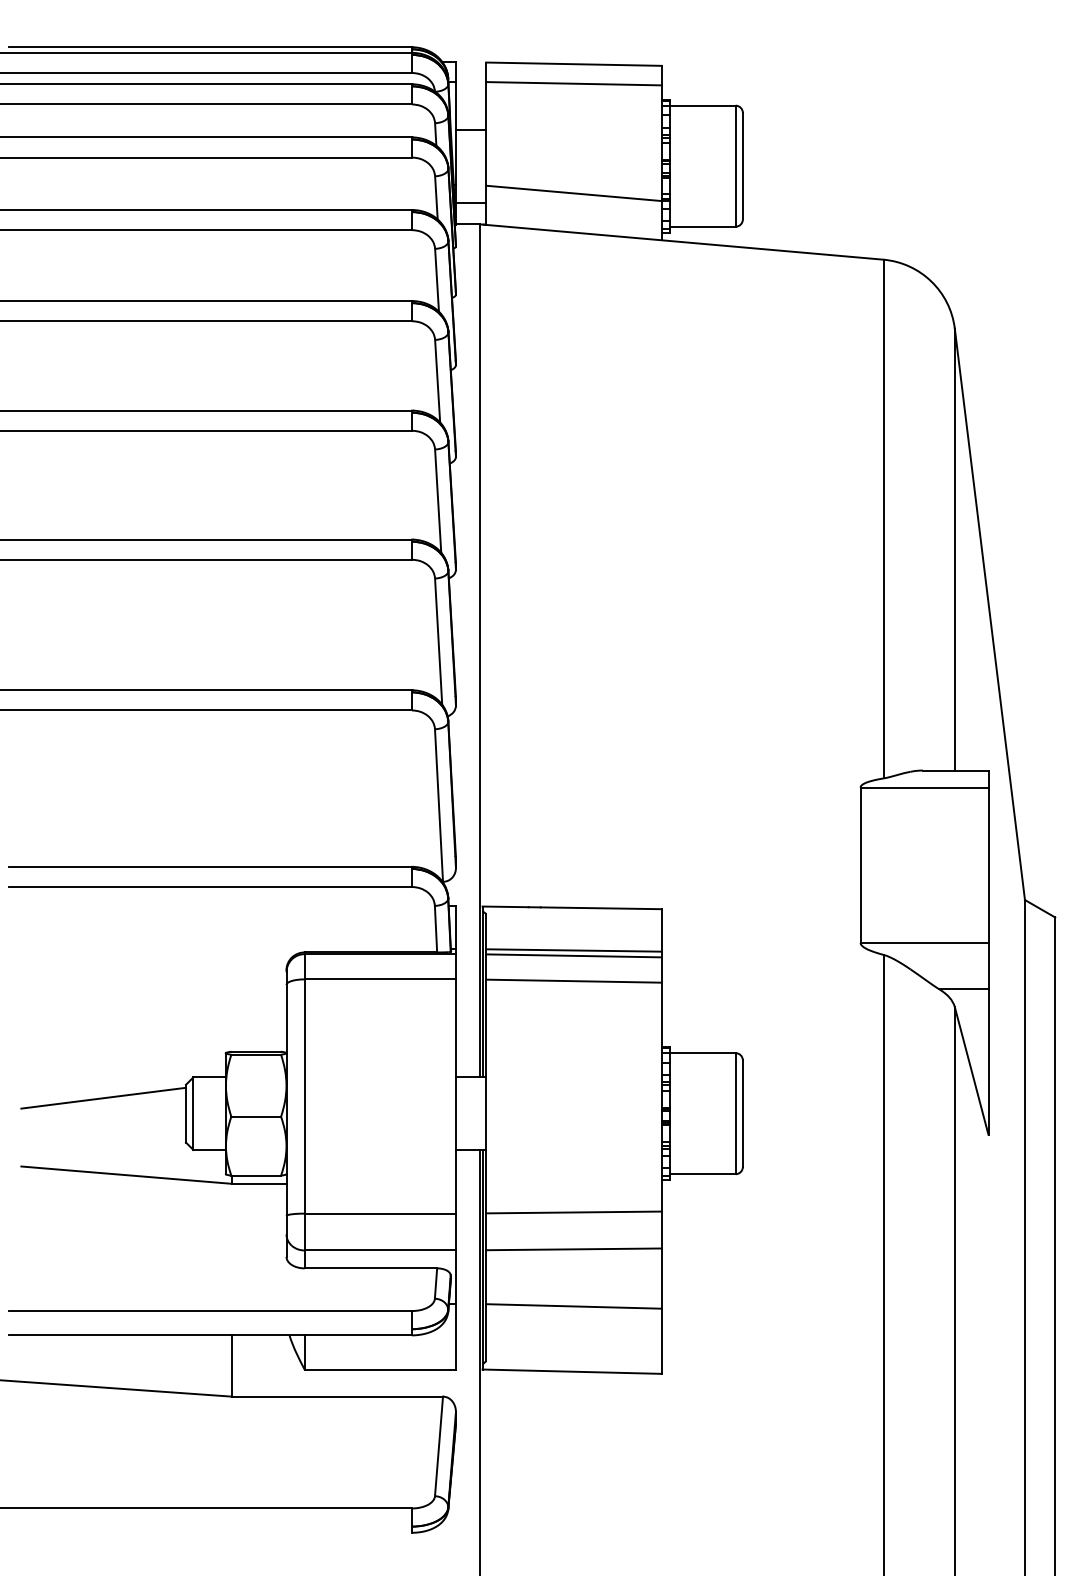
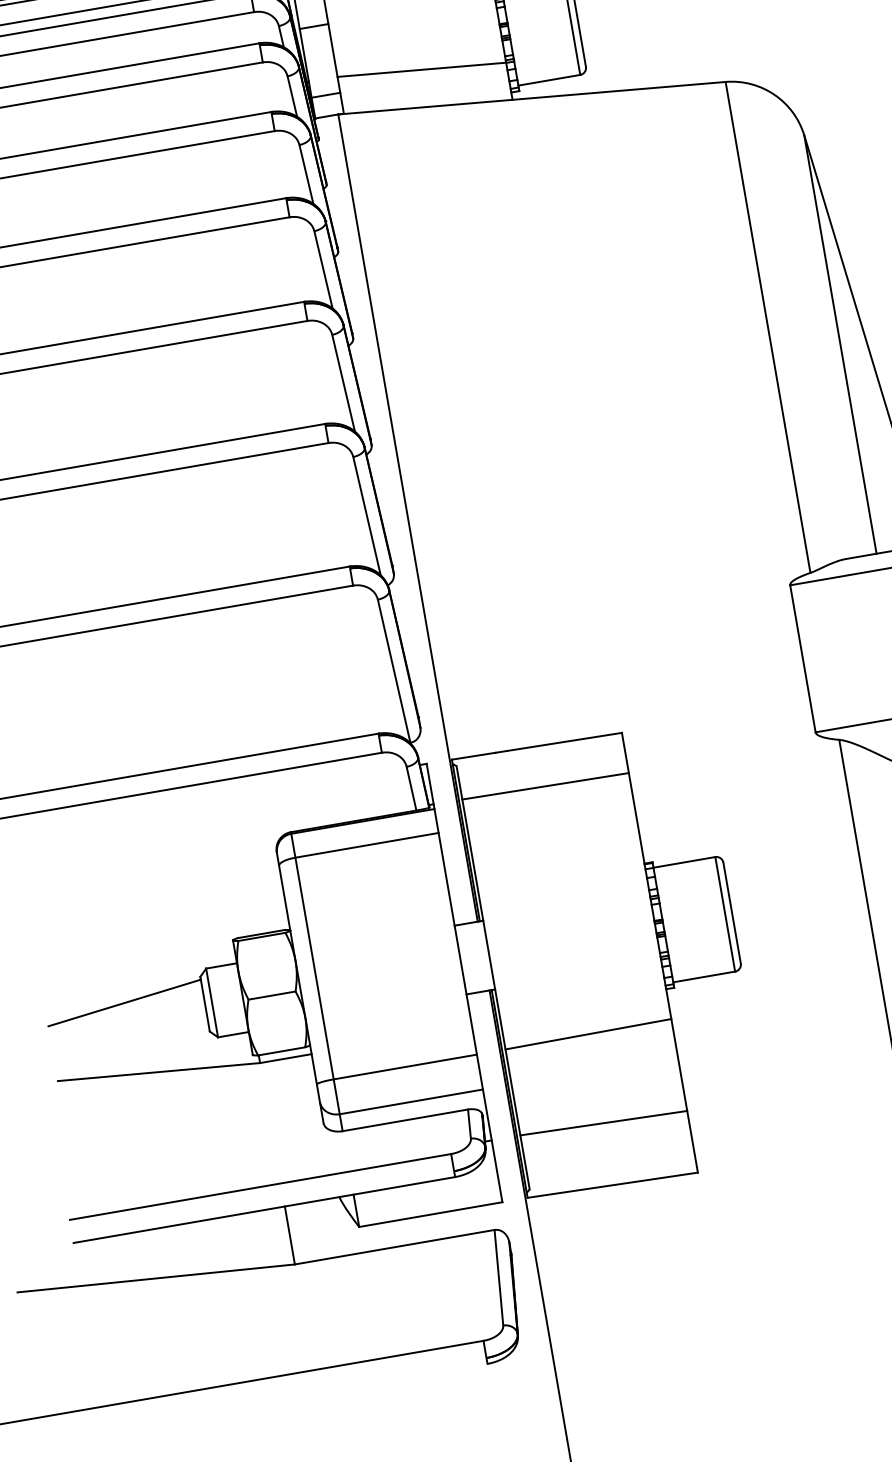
line: (573, 955) -> (545, 791), removed
line: (573, 980) -> (550, 814), removed
line: (573, 1249) -> (594, 1069), removed

